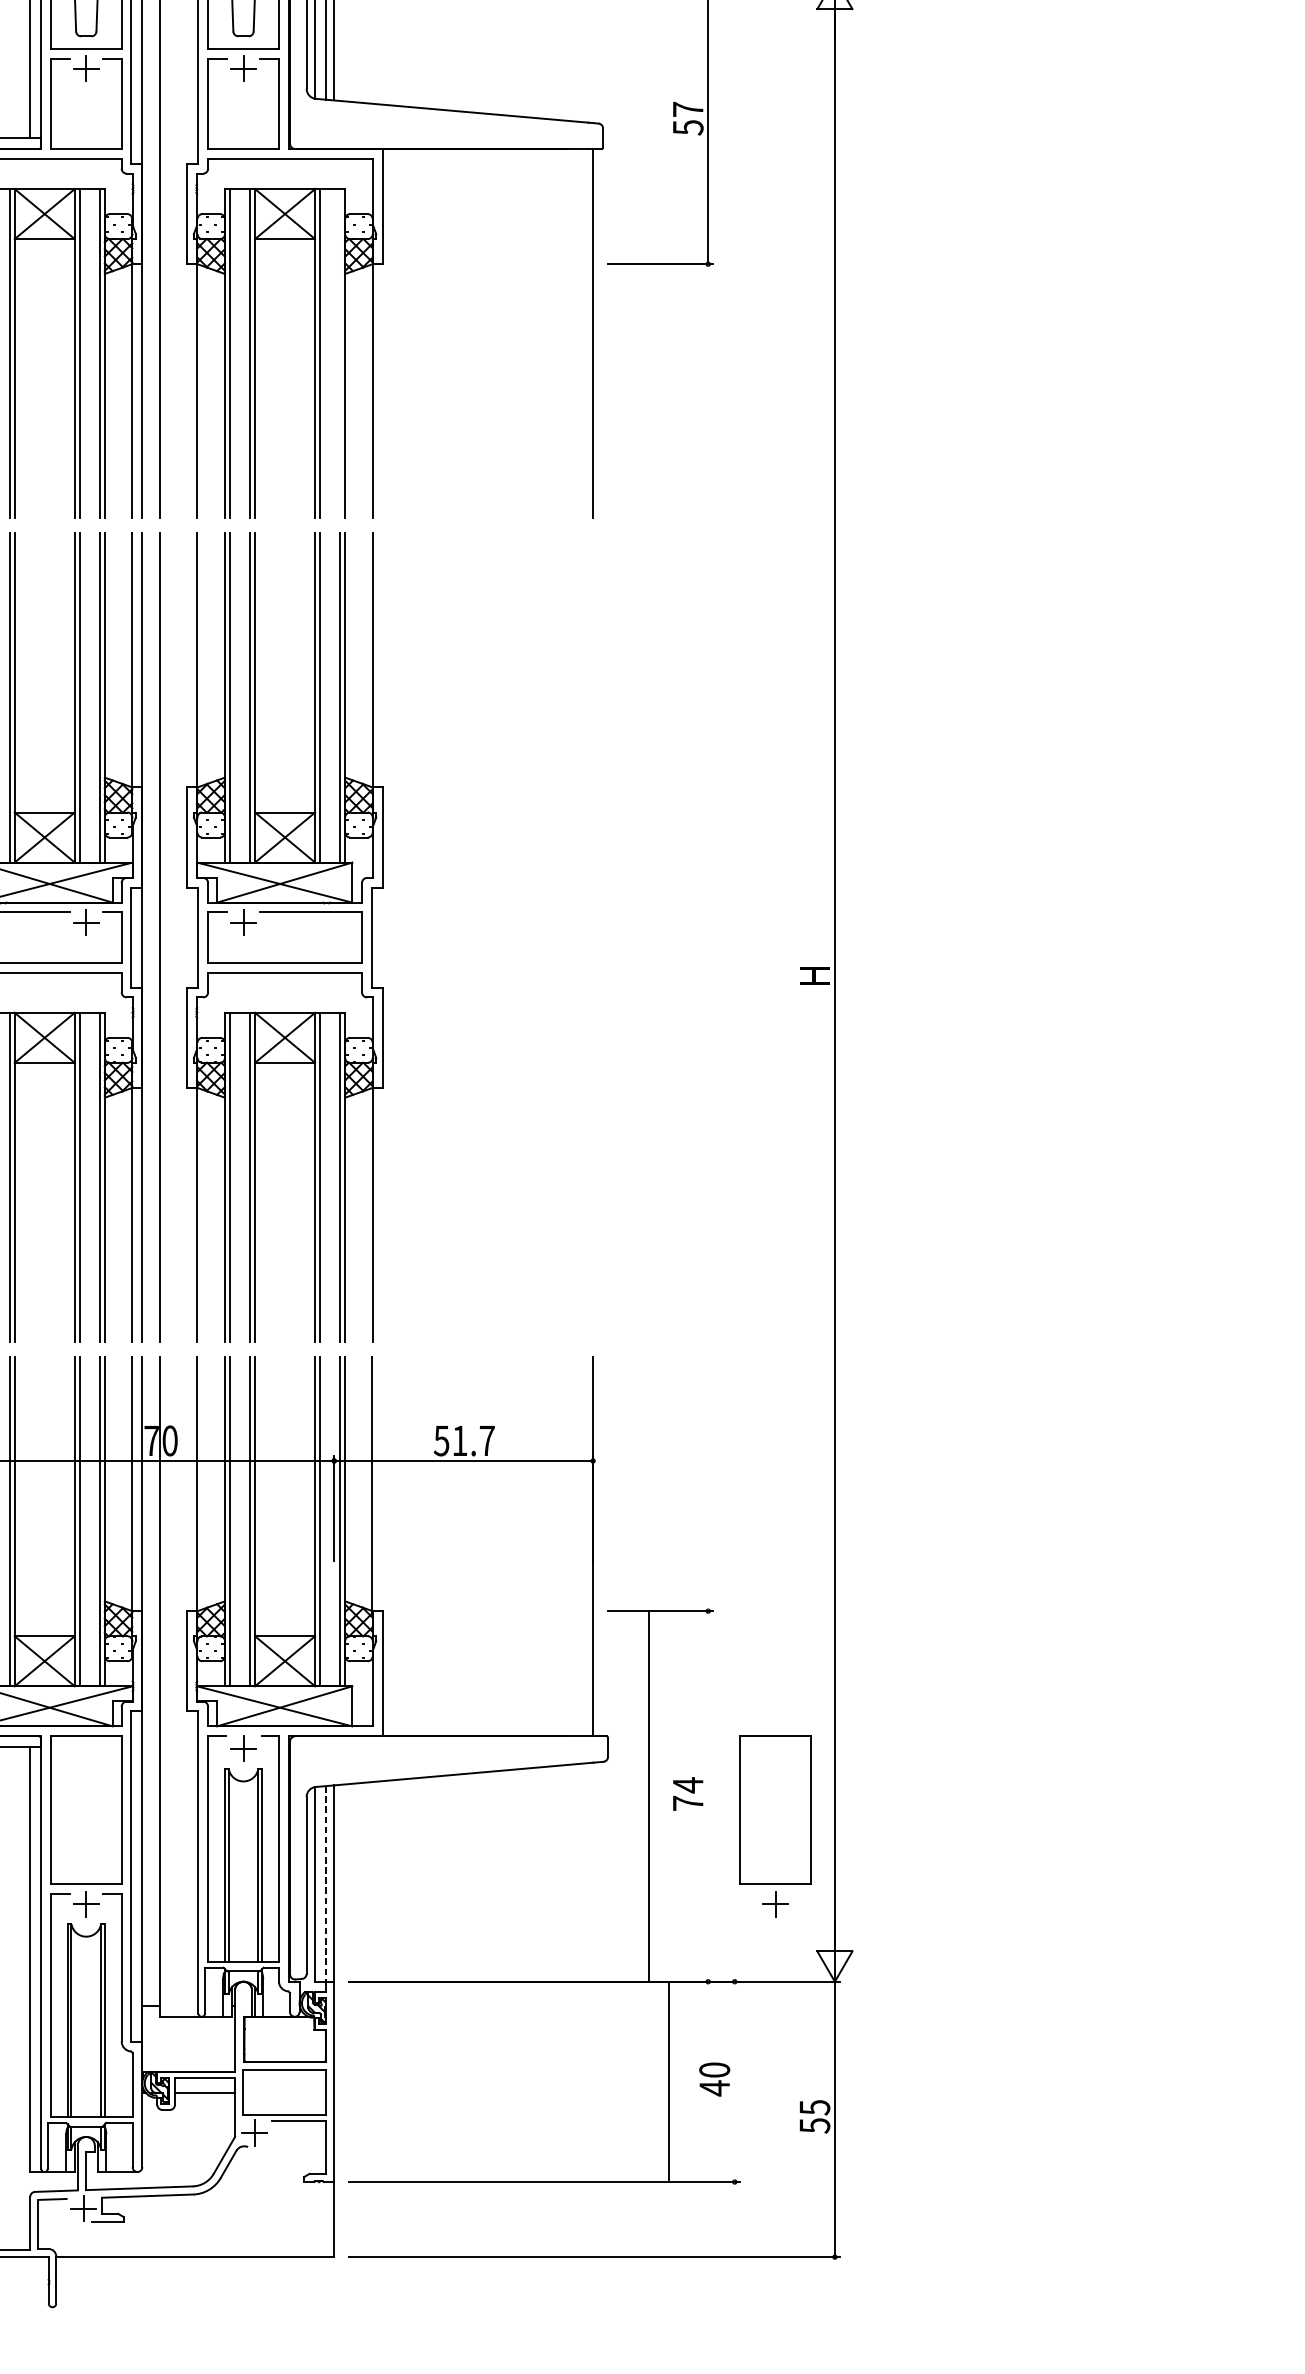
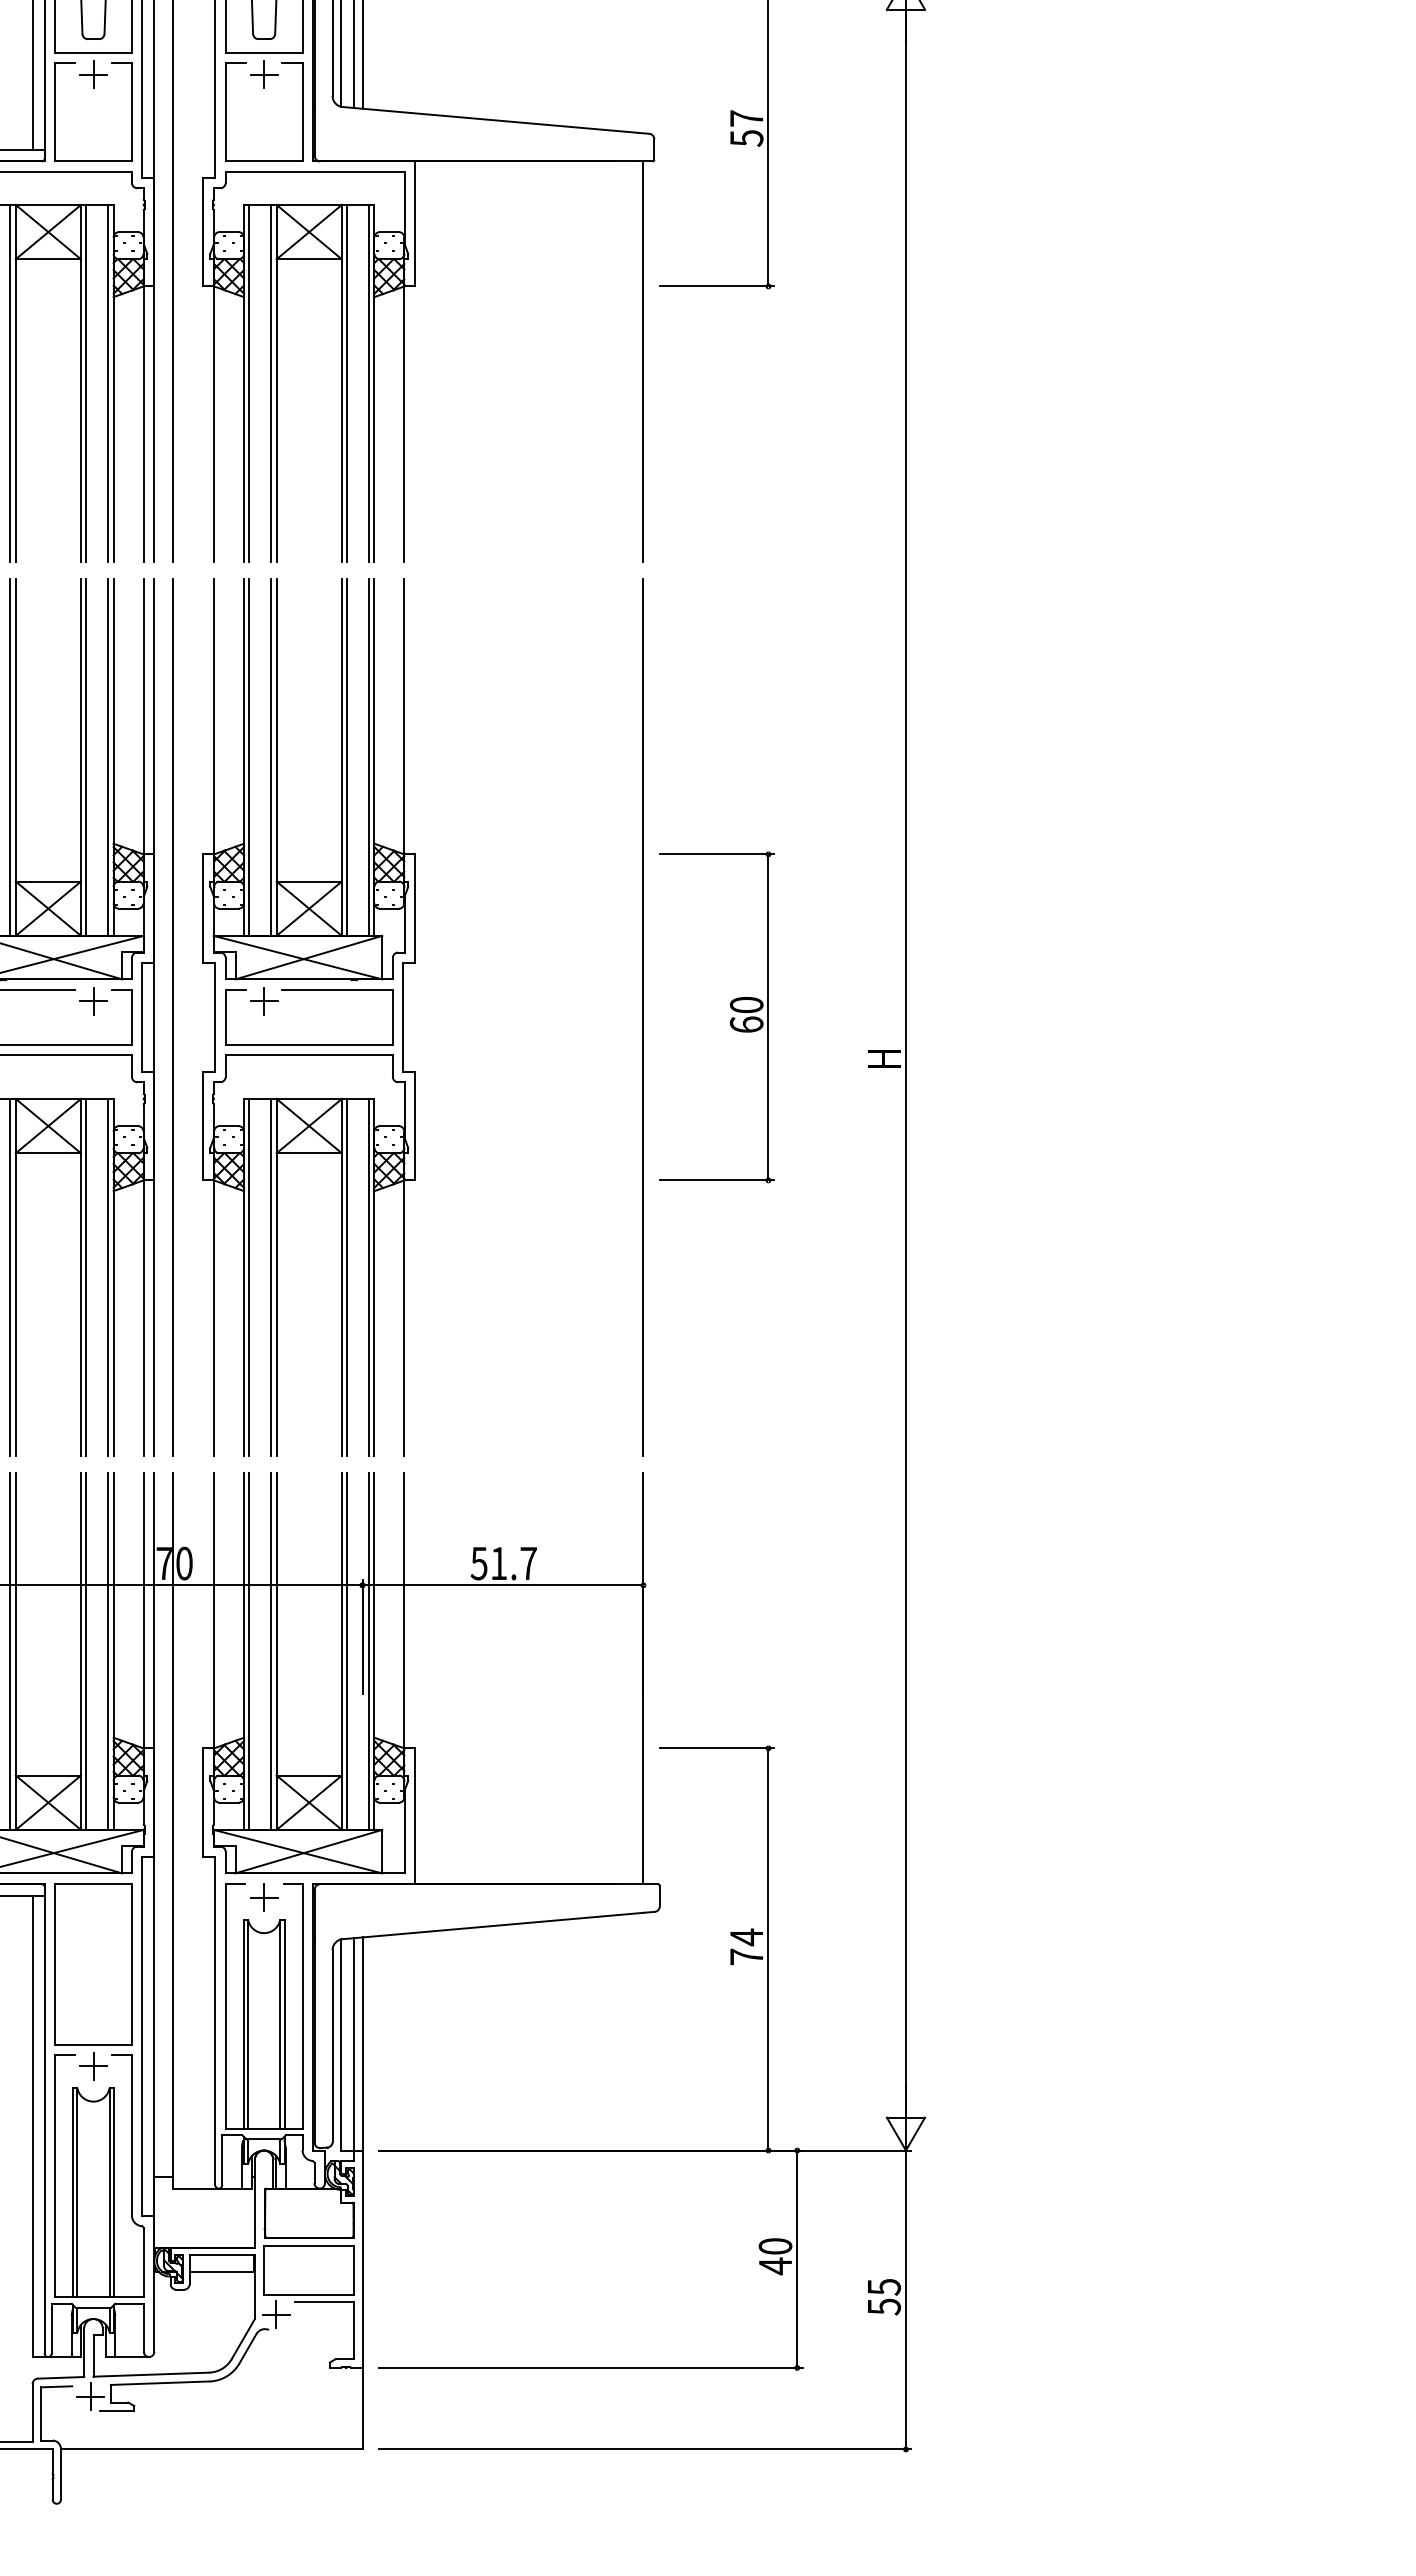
line: (340, 353) -> (369, 383), added
line: (592, 937) -> (642, 1017), added
part: (673, 939) -> (730, 1019), added
line: (649, 1796) -> (768, 1949), moved
part: (775, 1825) -> (841, 1981), removed
line: (325, 1884) -> (353, 2044), dashed -> solid
line: (669, 2081) -> (797, 2258), moved

